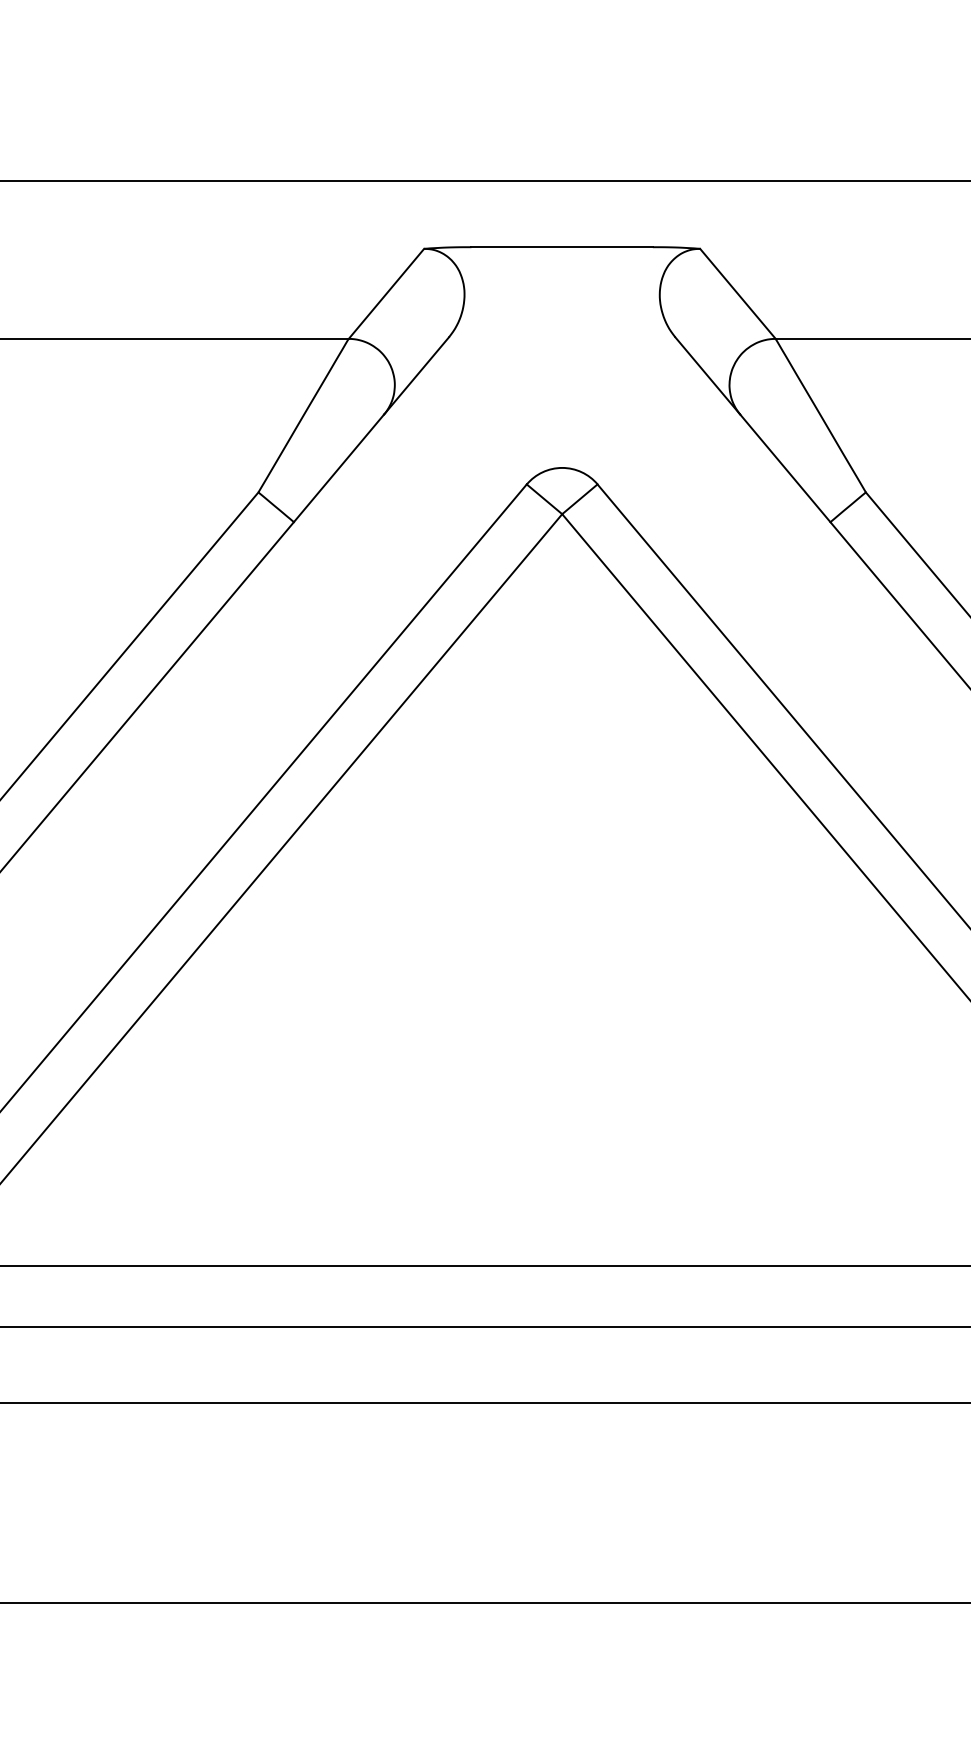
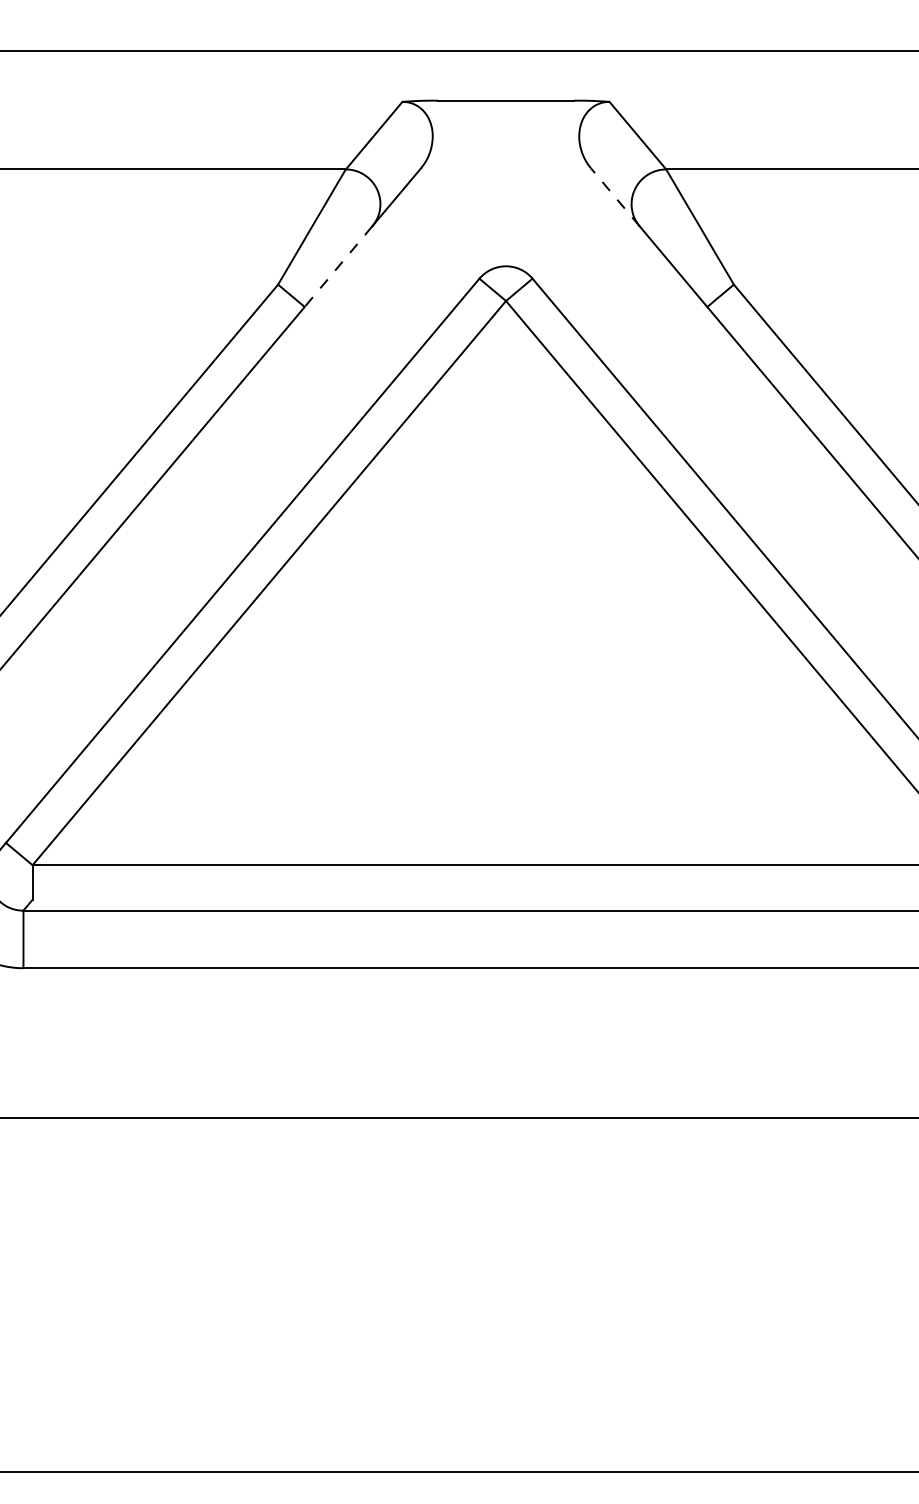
line: (708, 376) -> (615, 197), solid -> dashed
line: (338, 468) -> (338, 266), solid -> dashed

